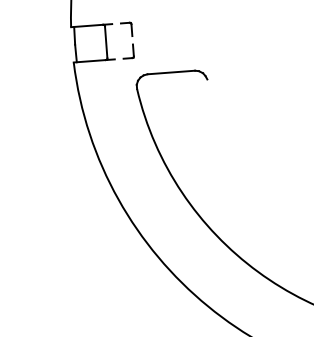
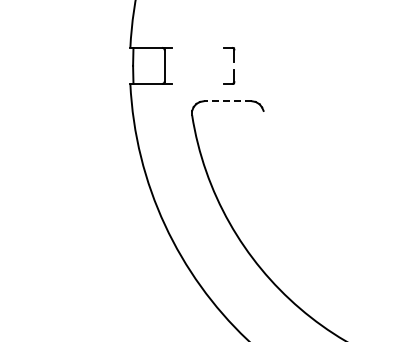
part: (127, 40) -> (229, 65), moved
line: (170, 72) -> (227, 101), solid -> dashed

